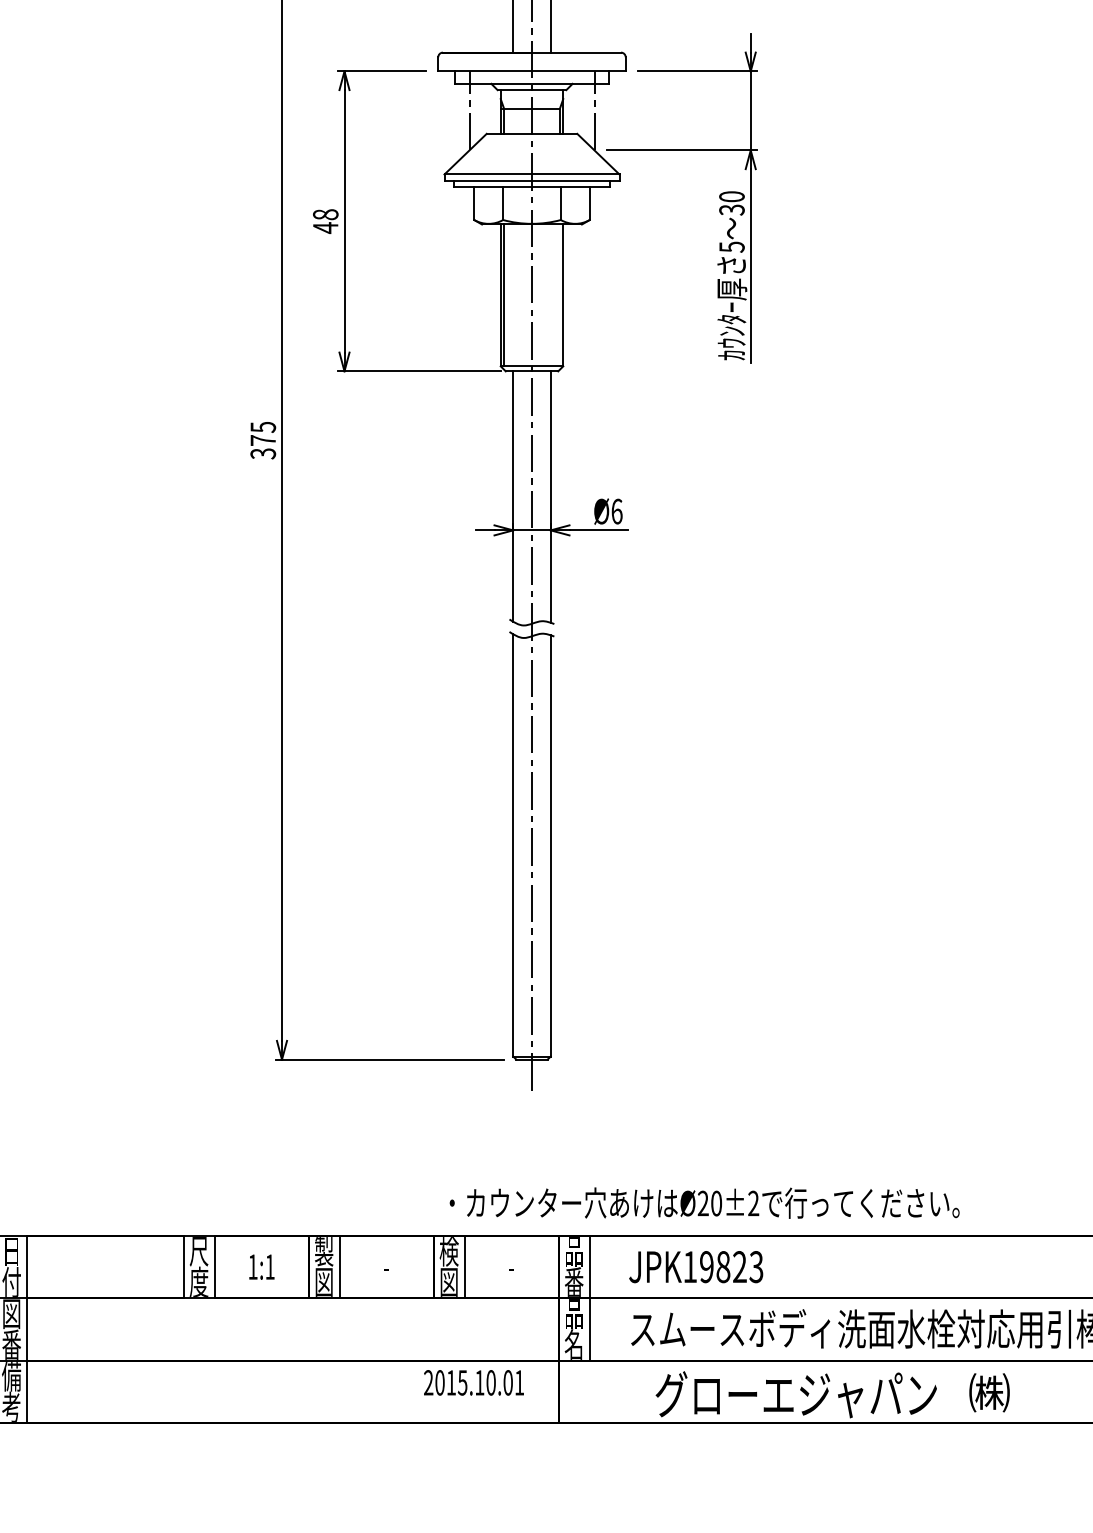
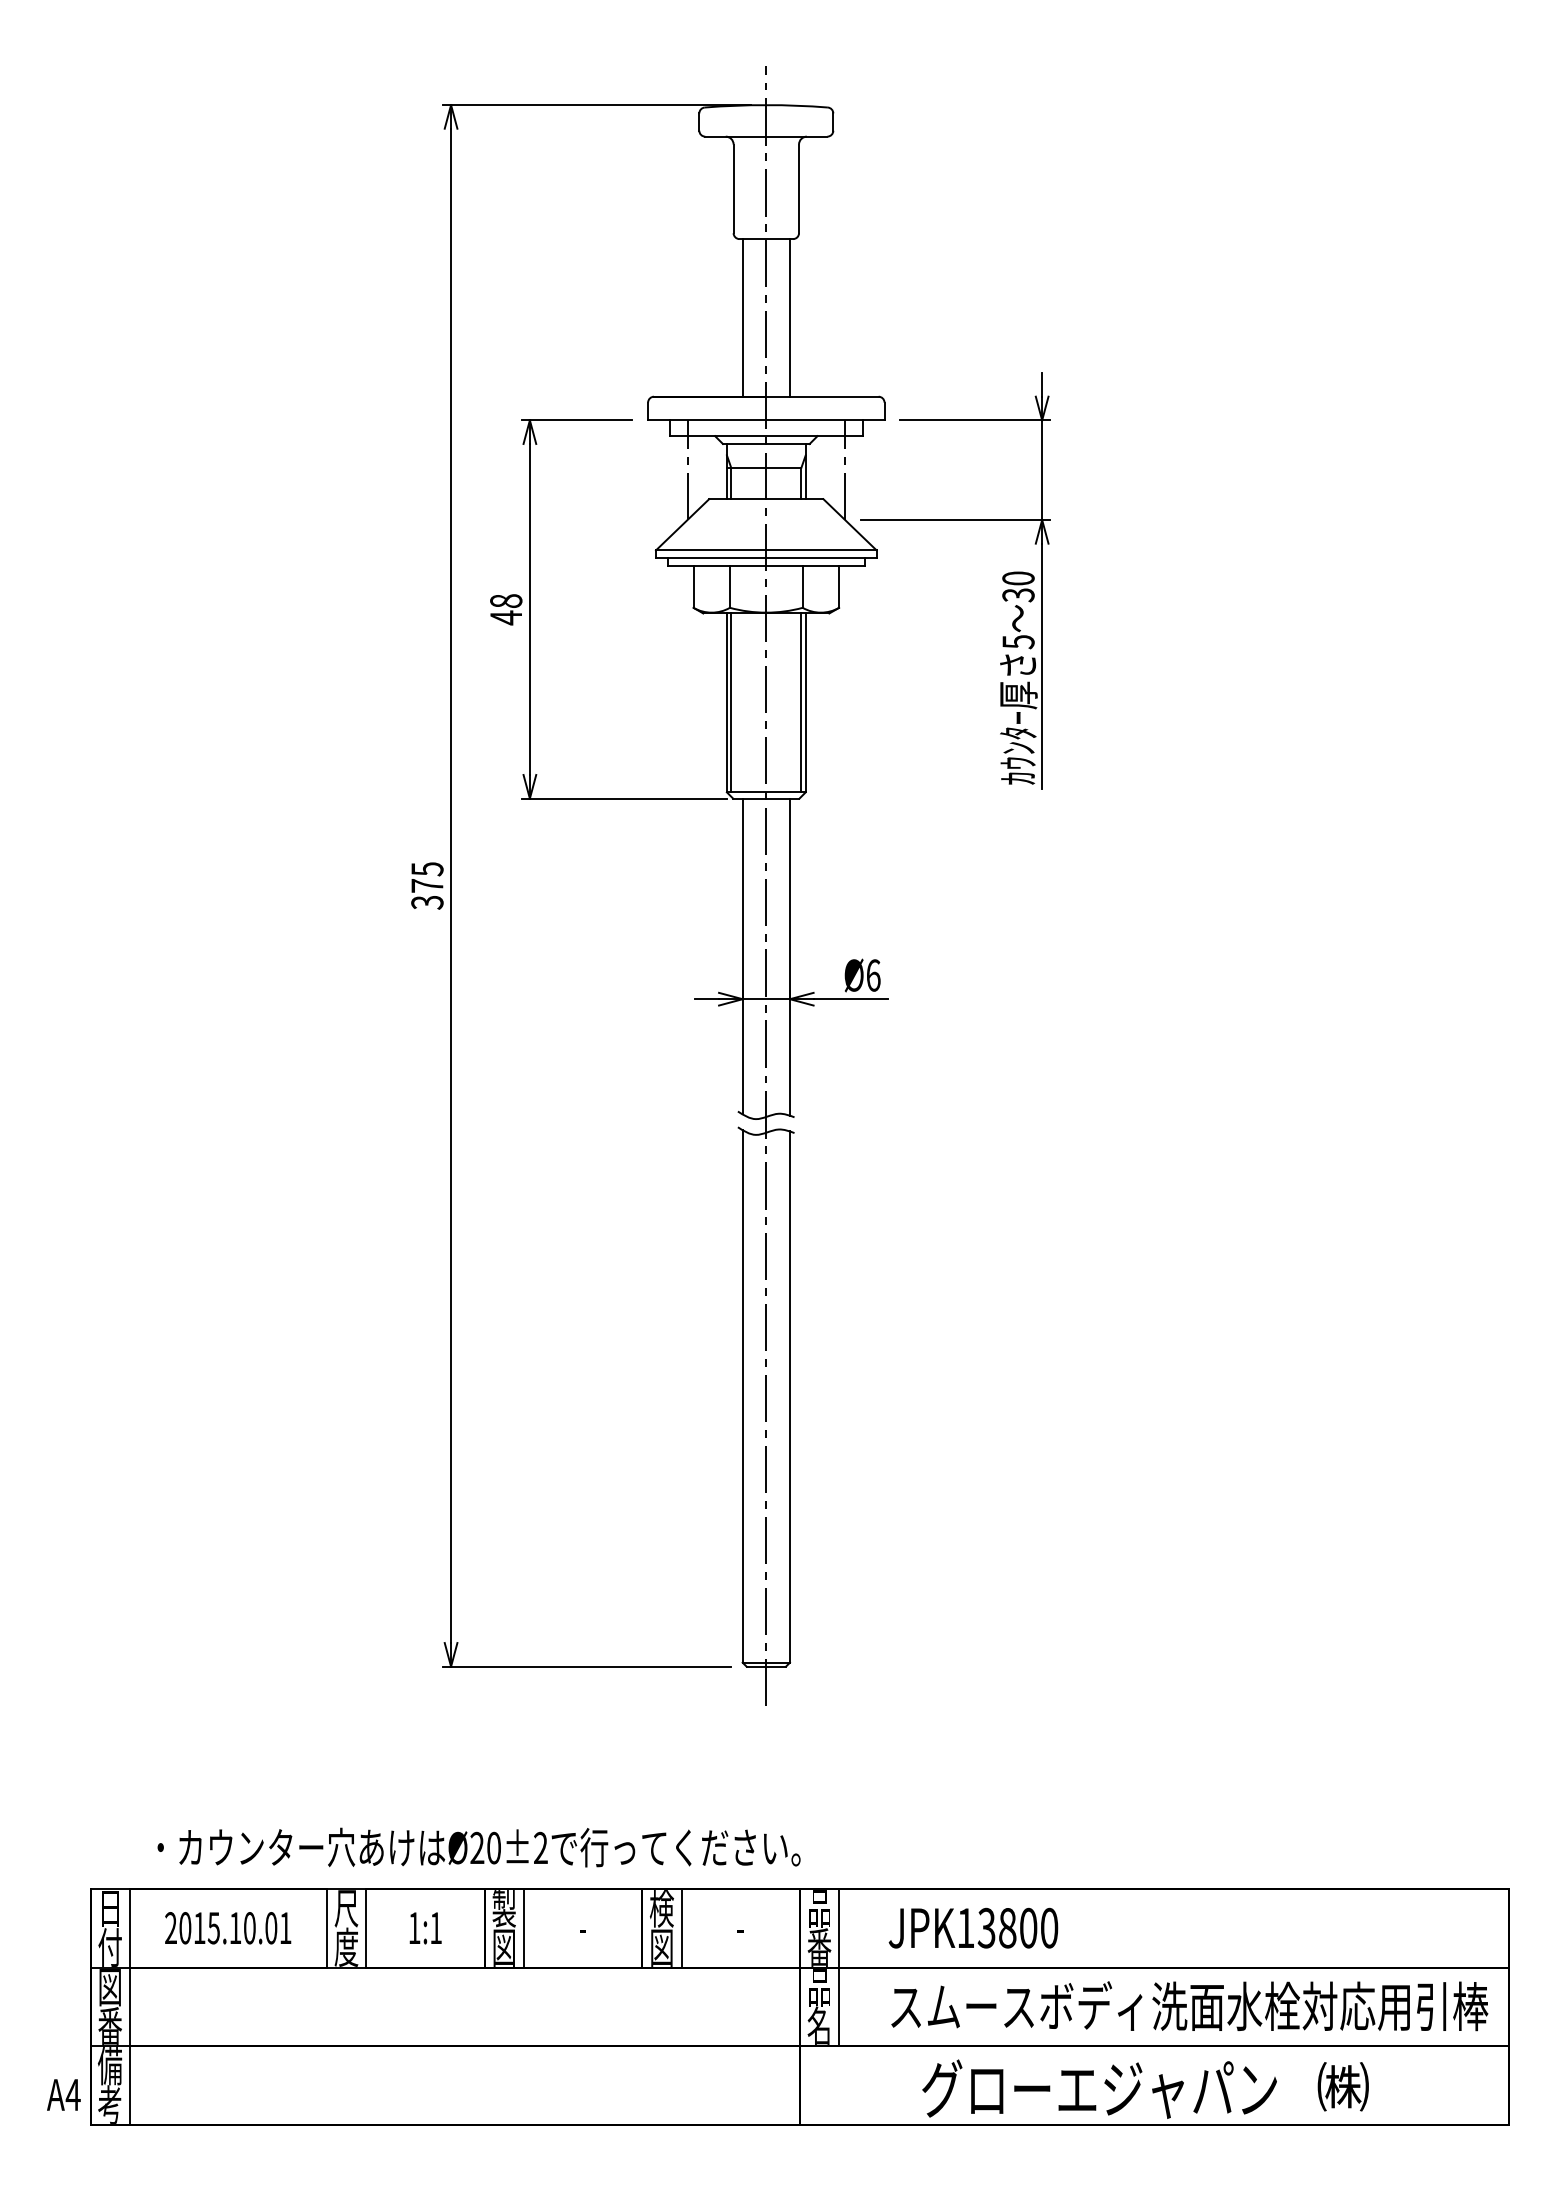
line: (559, 295) -> (801, 702), added
text: (704, 1203) -> (478, 1847), moved
text: (731, 1267) -> (1017, 1928), JPK19823 -> JPK13800
text: (474, 1383) -> (228, 1928), moved

